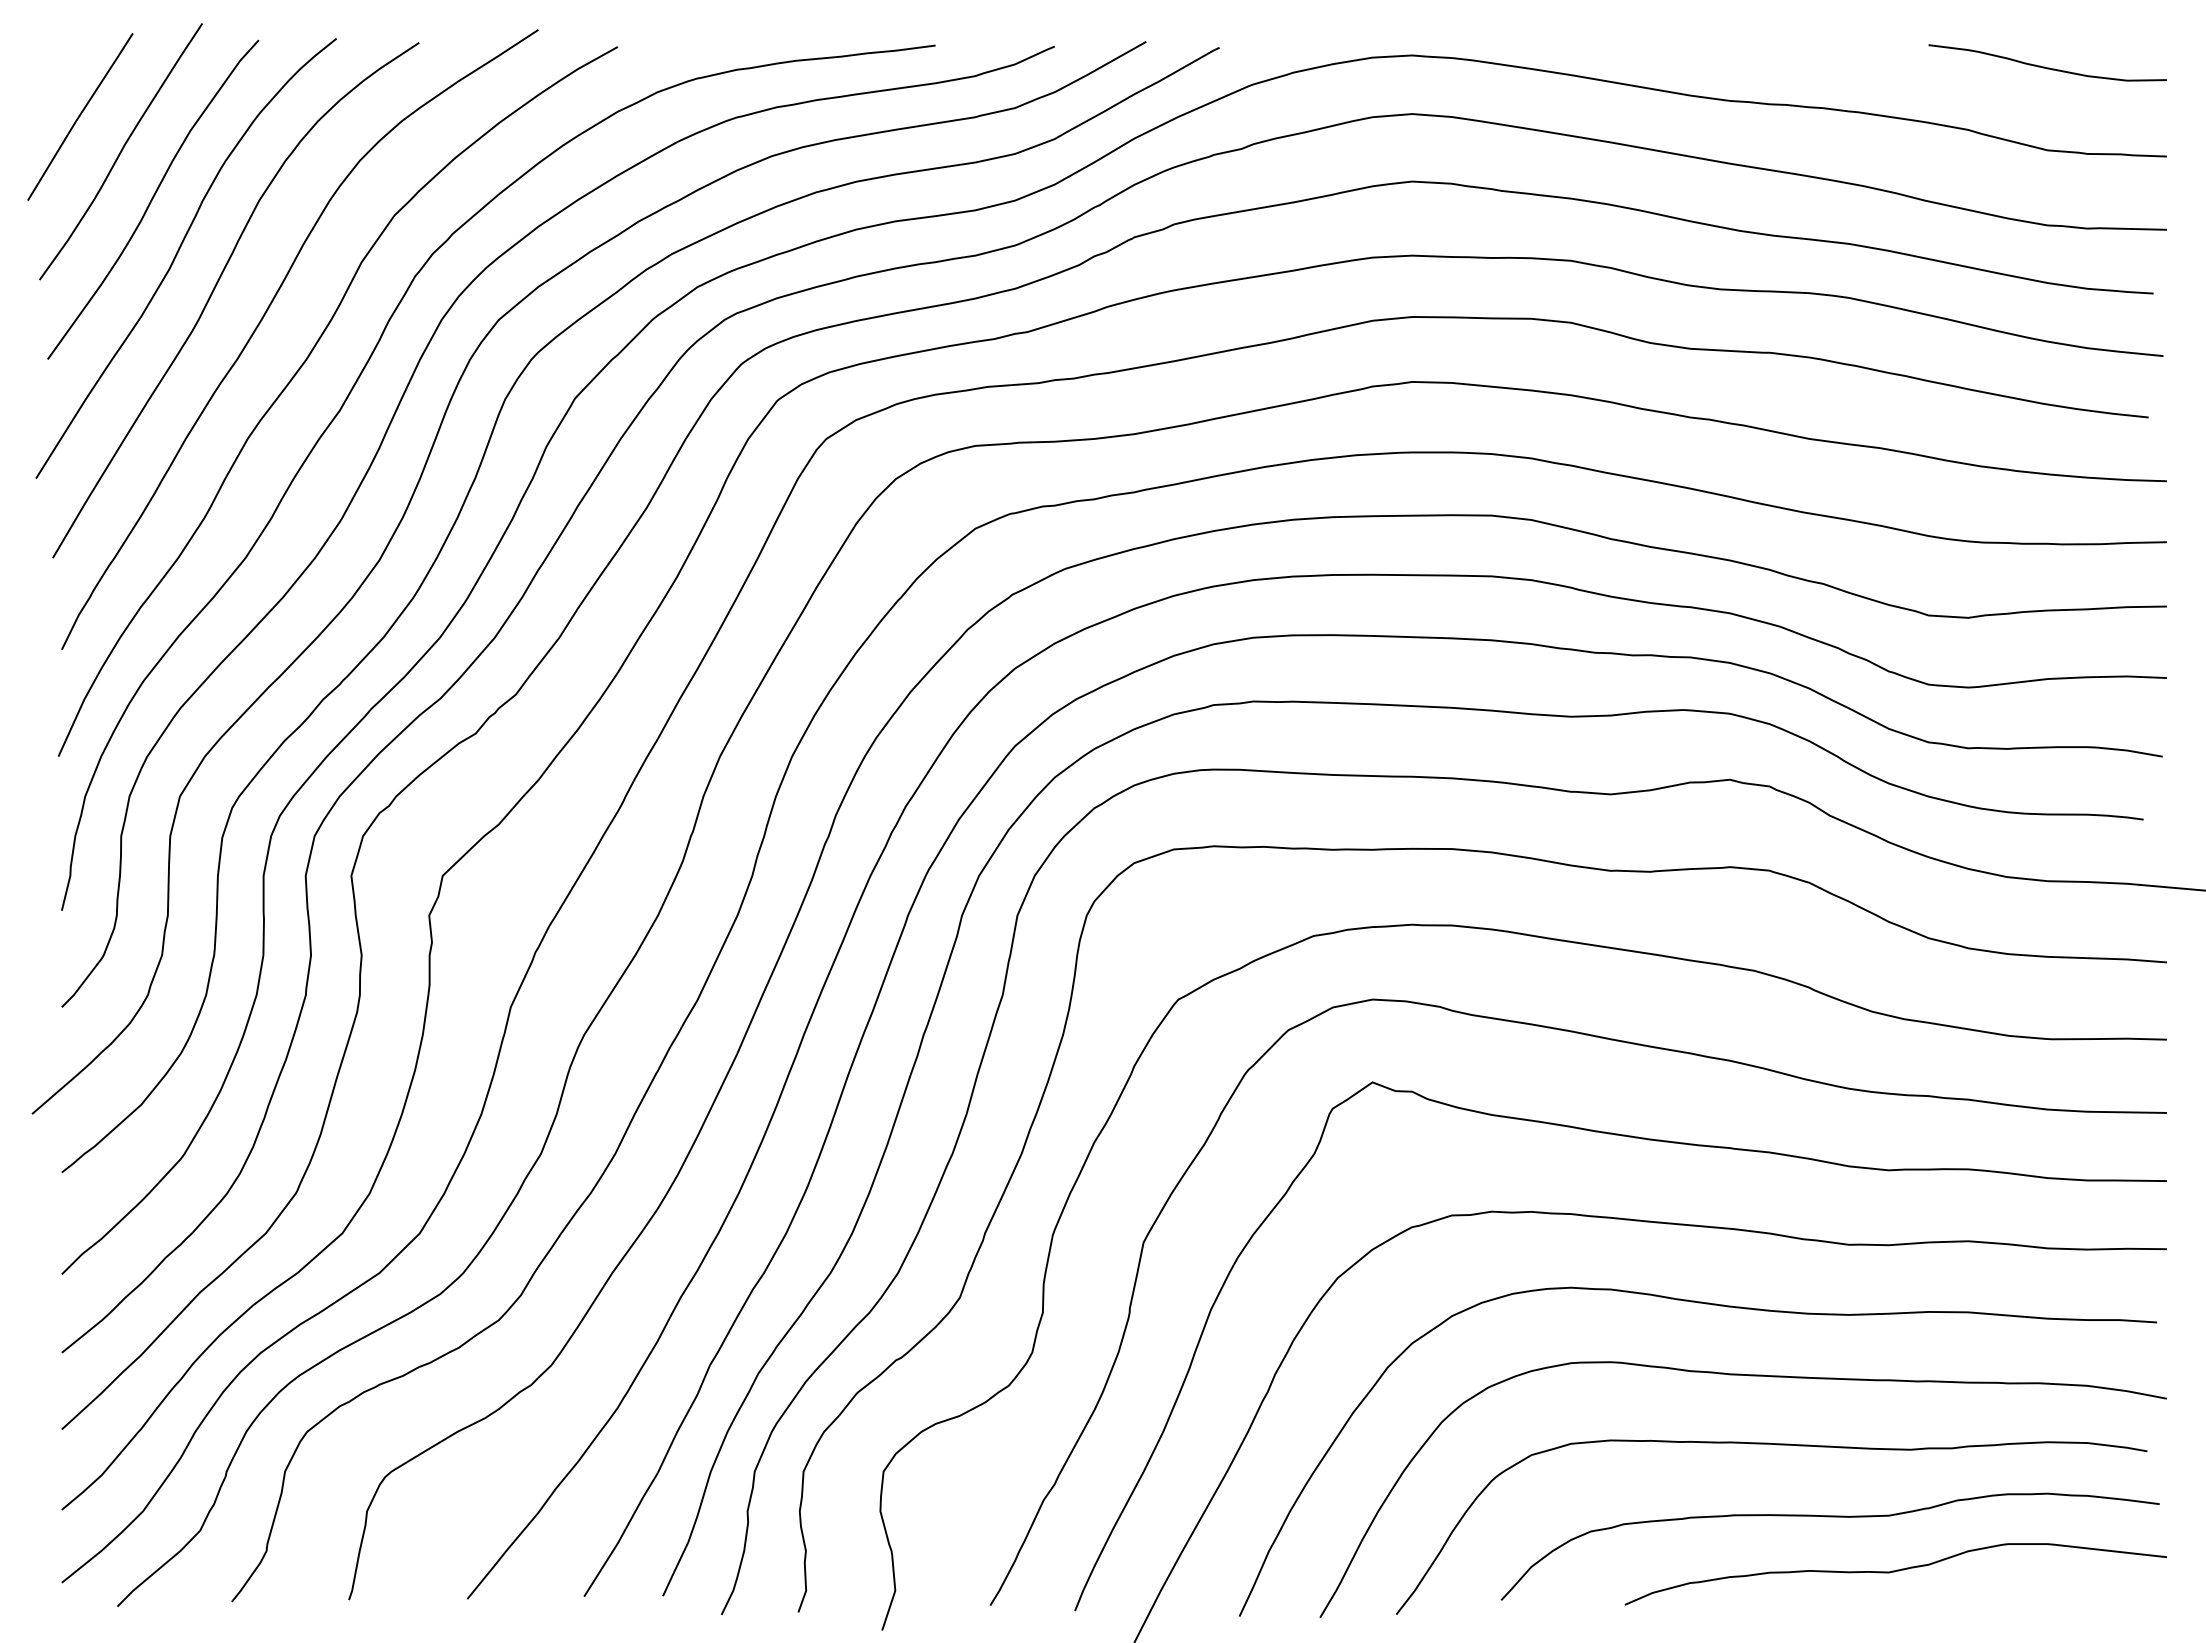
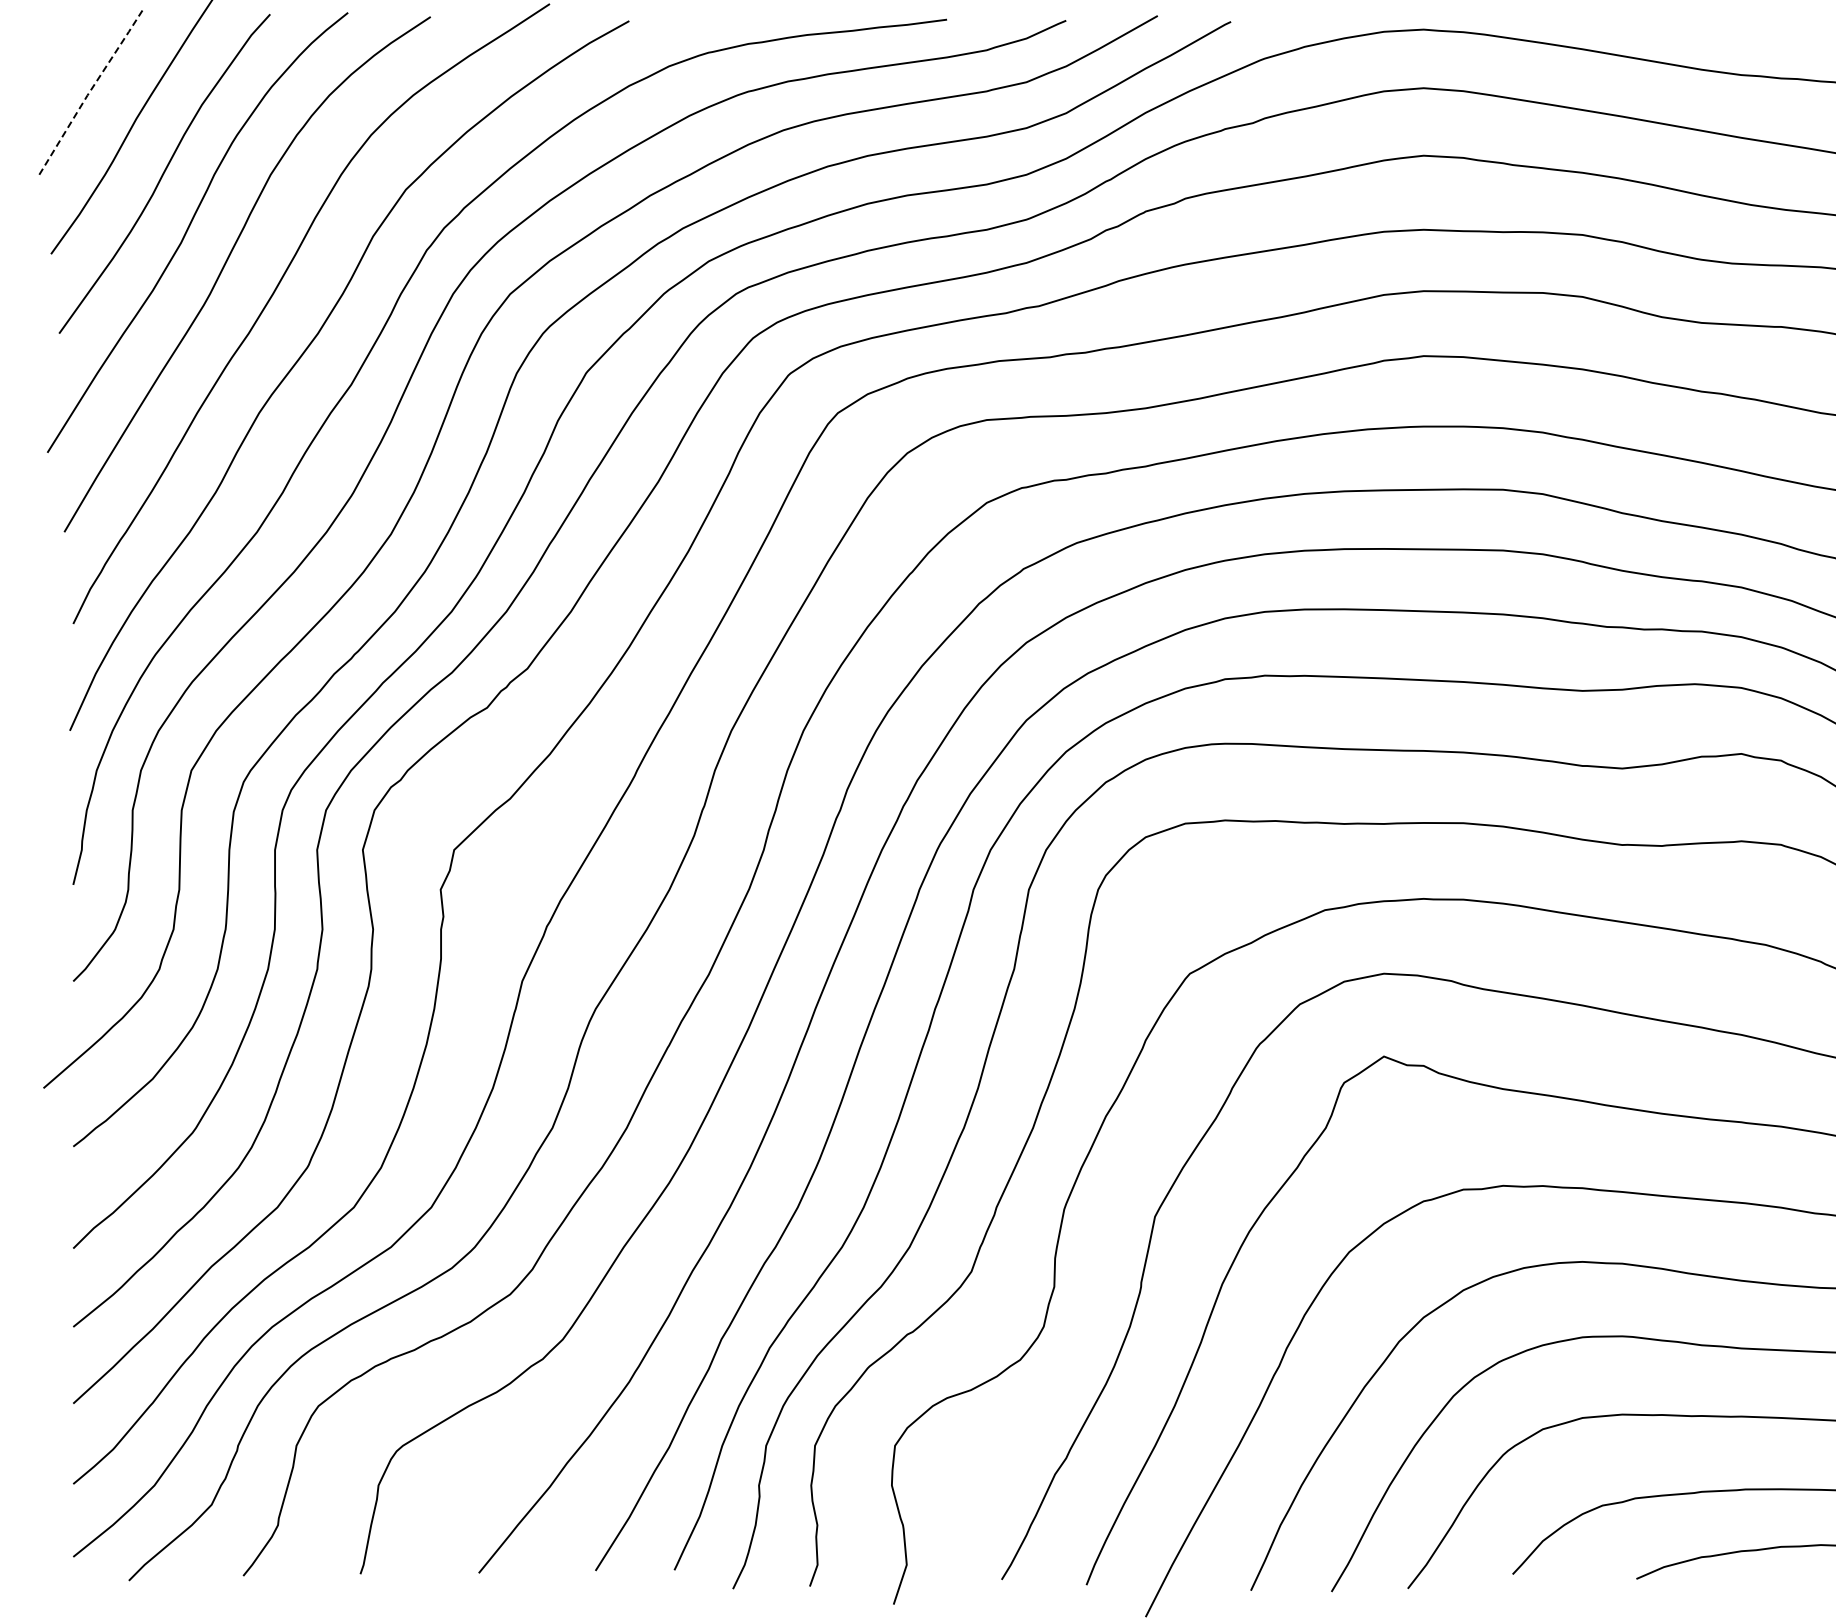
line: (79, 116) -> (90, 90), solid -> dashed

